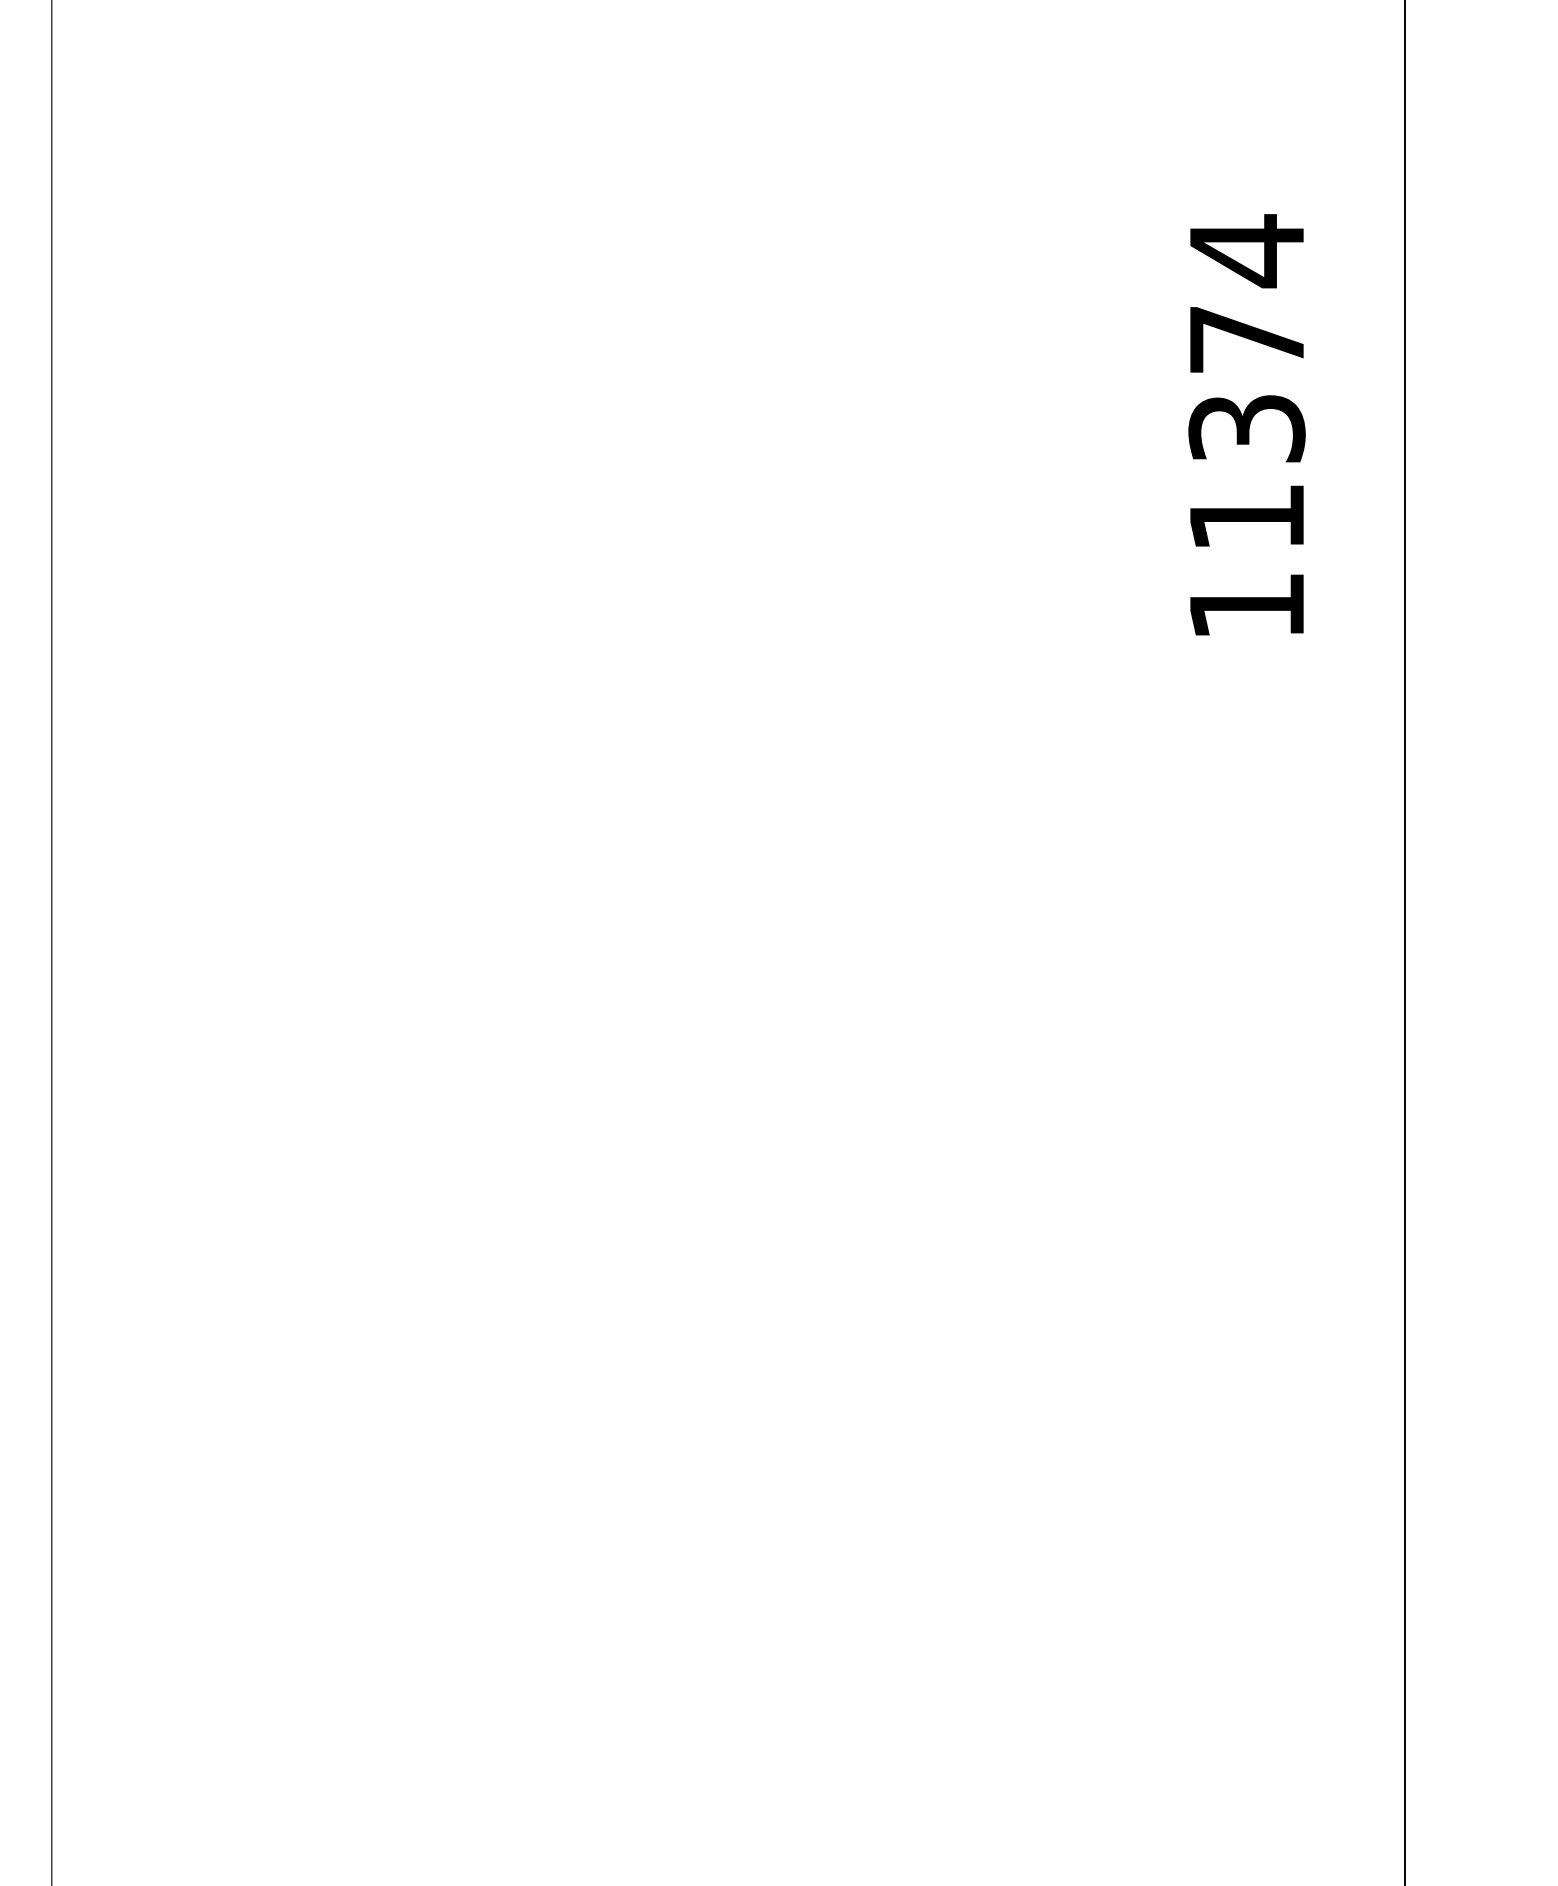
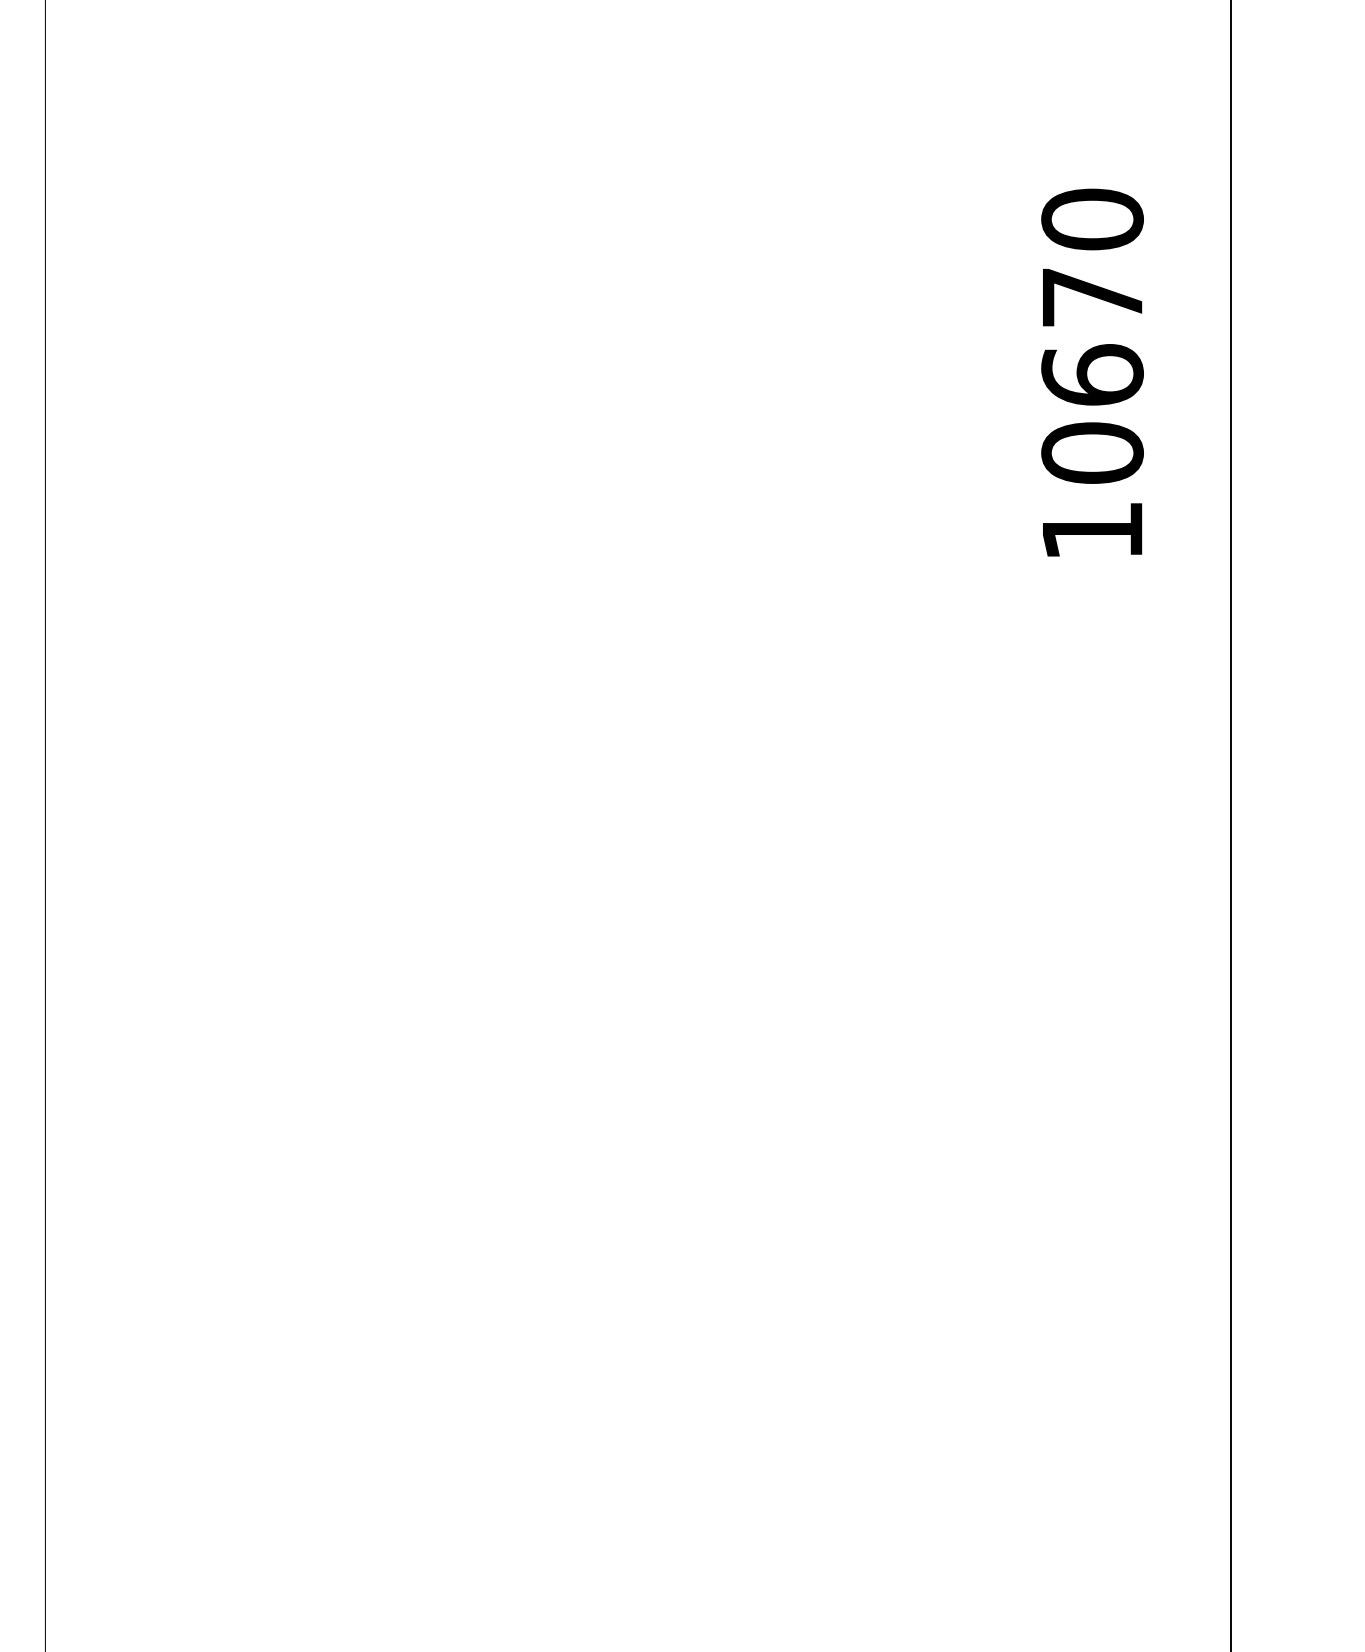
text: (1246, 383) -> (1092, 335), 11374 -> 10670

